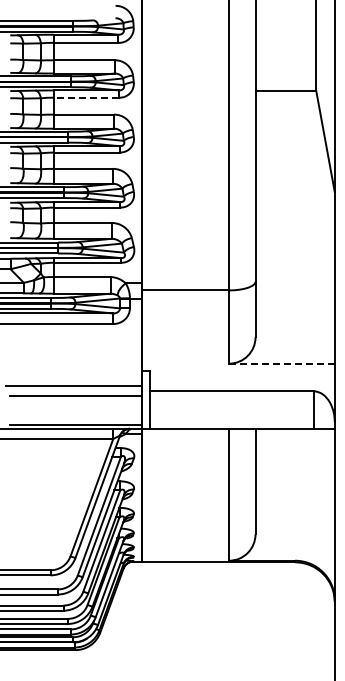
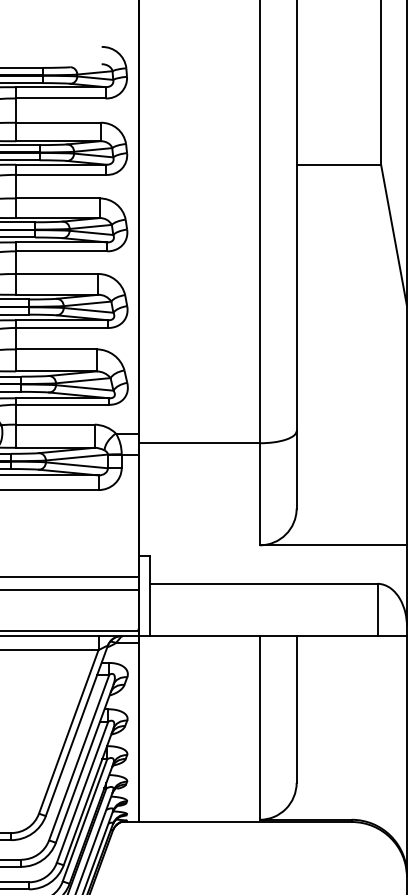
line: (86, 97) -> (61, 174), dashed -> solid
line: (281, 363) -> (332, 545), dashed -> solid

